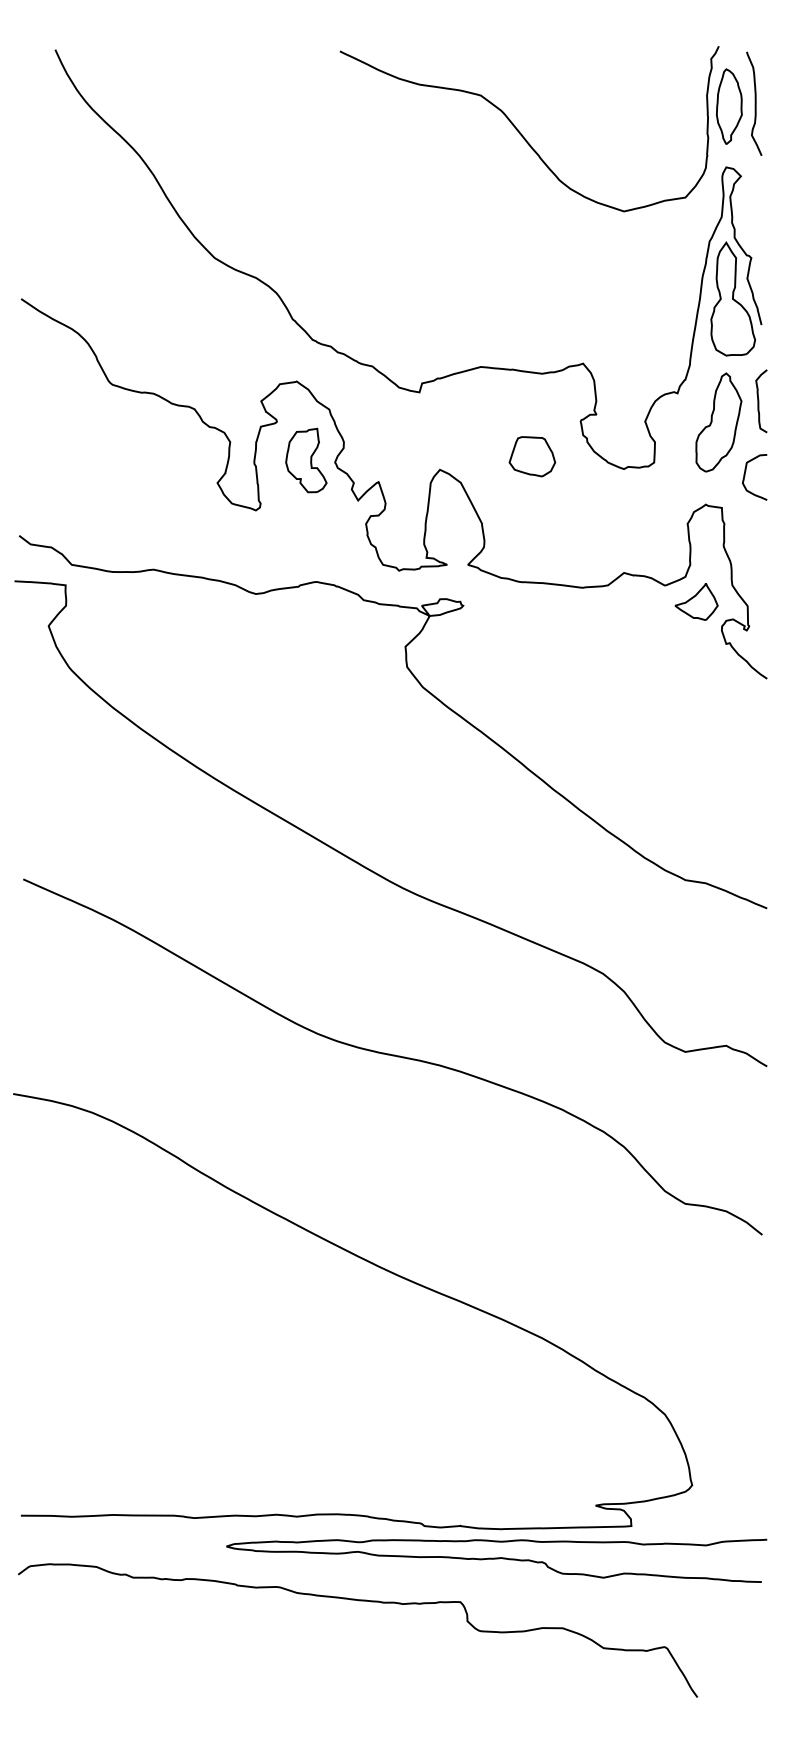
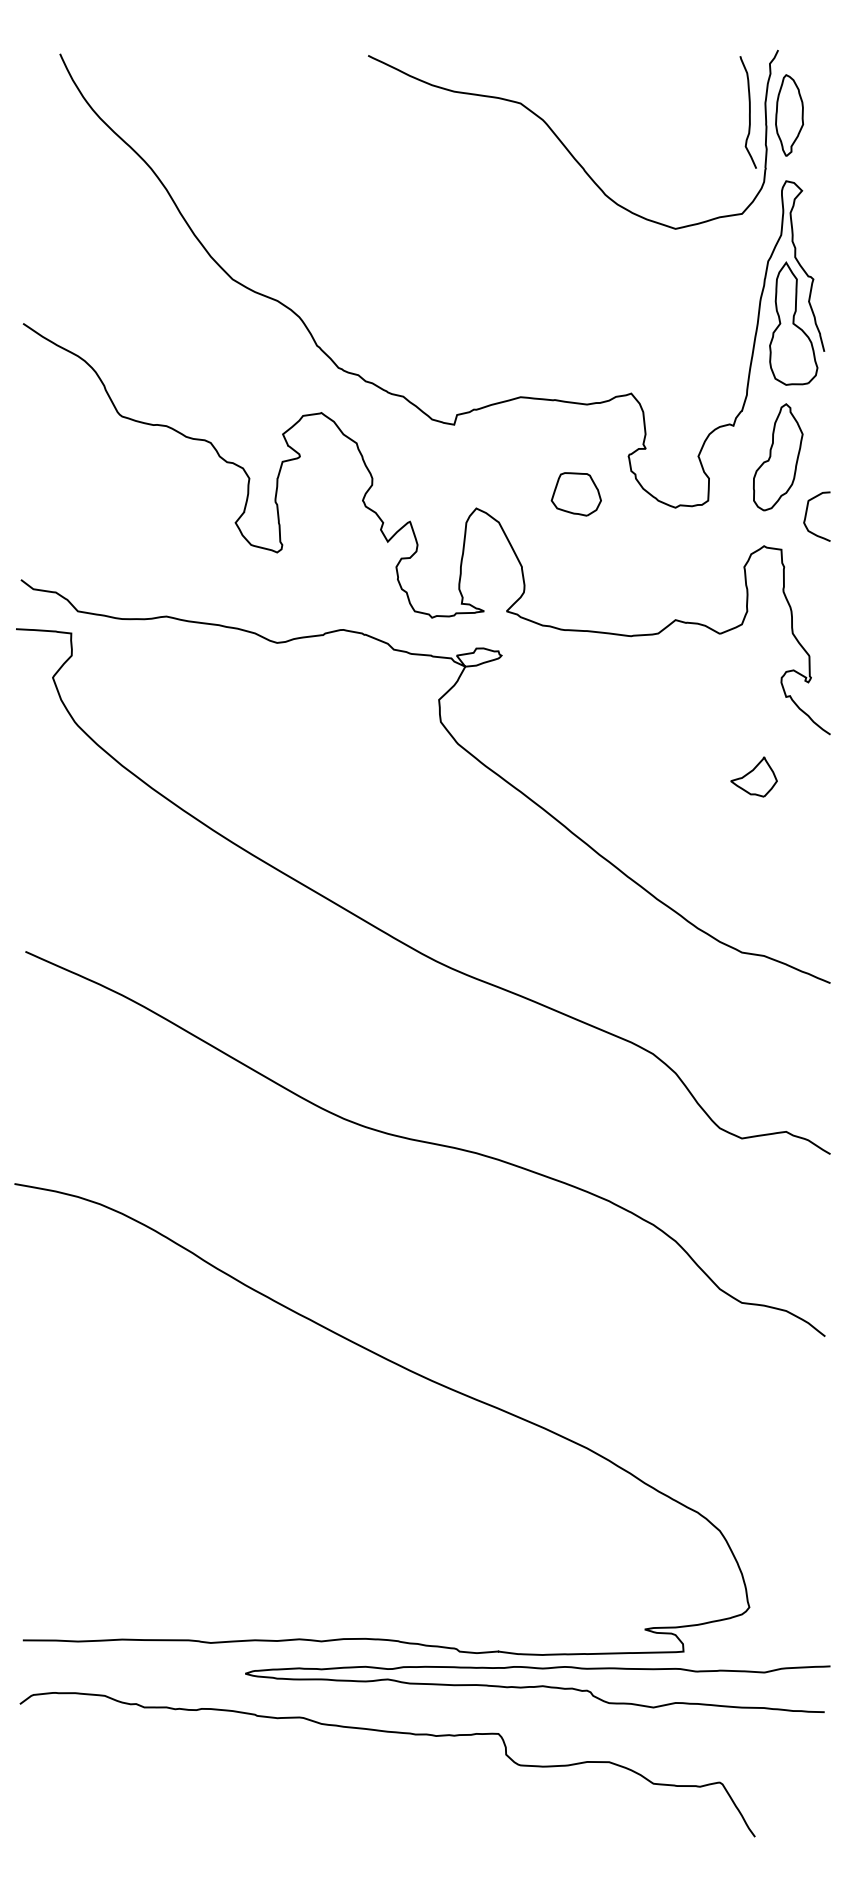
curve: (754, 103) -> (748, 112), moved
curve: (759, 401) -> (822, 434), removed
part: (306, 460) -> (331, 498), removed
part: (696, 601) -> (753, 776), moved

